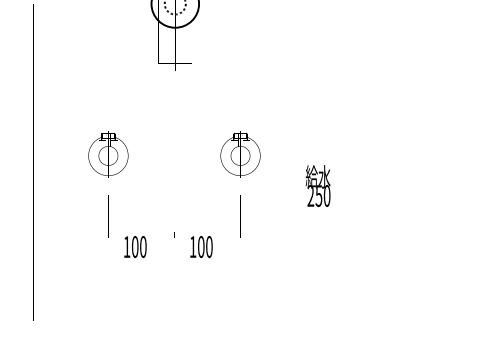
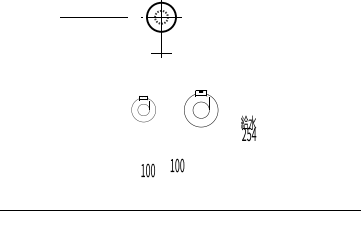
part: (108, 155) -> (143, 109), moved
part: (240, 155) -> (201, 109), size x1.4
text: (326, 196) -> (253, 134), 250 -> 254
text: (134, 246) -> (147, 170), moved

